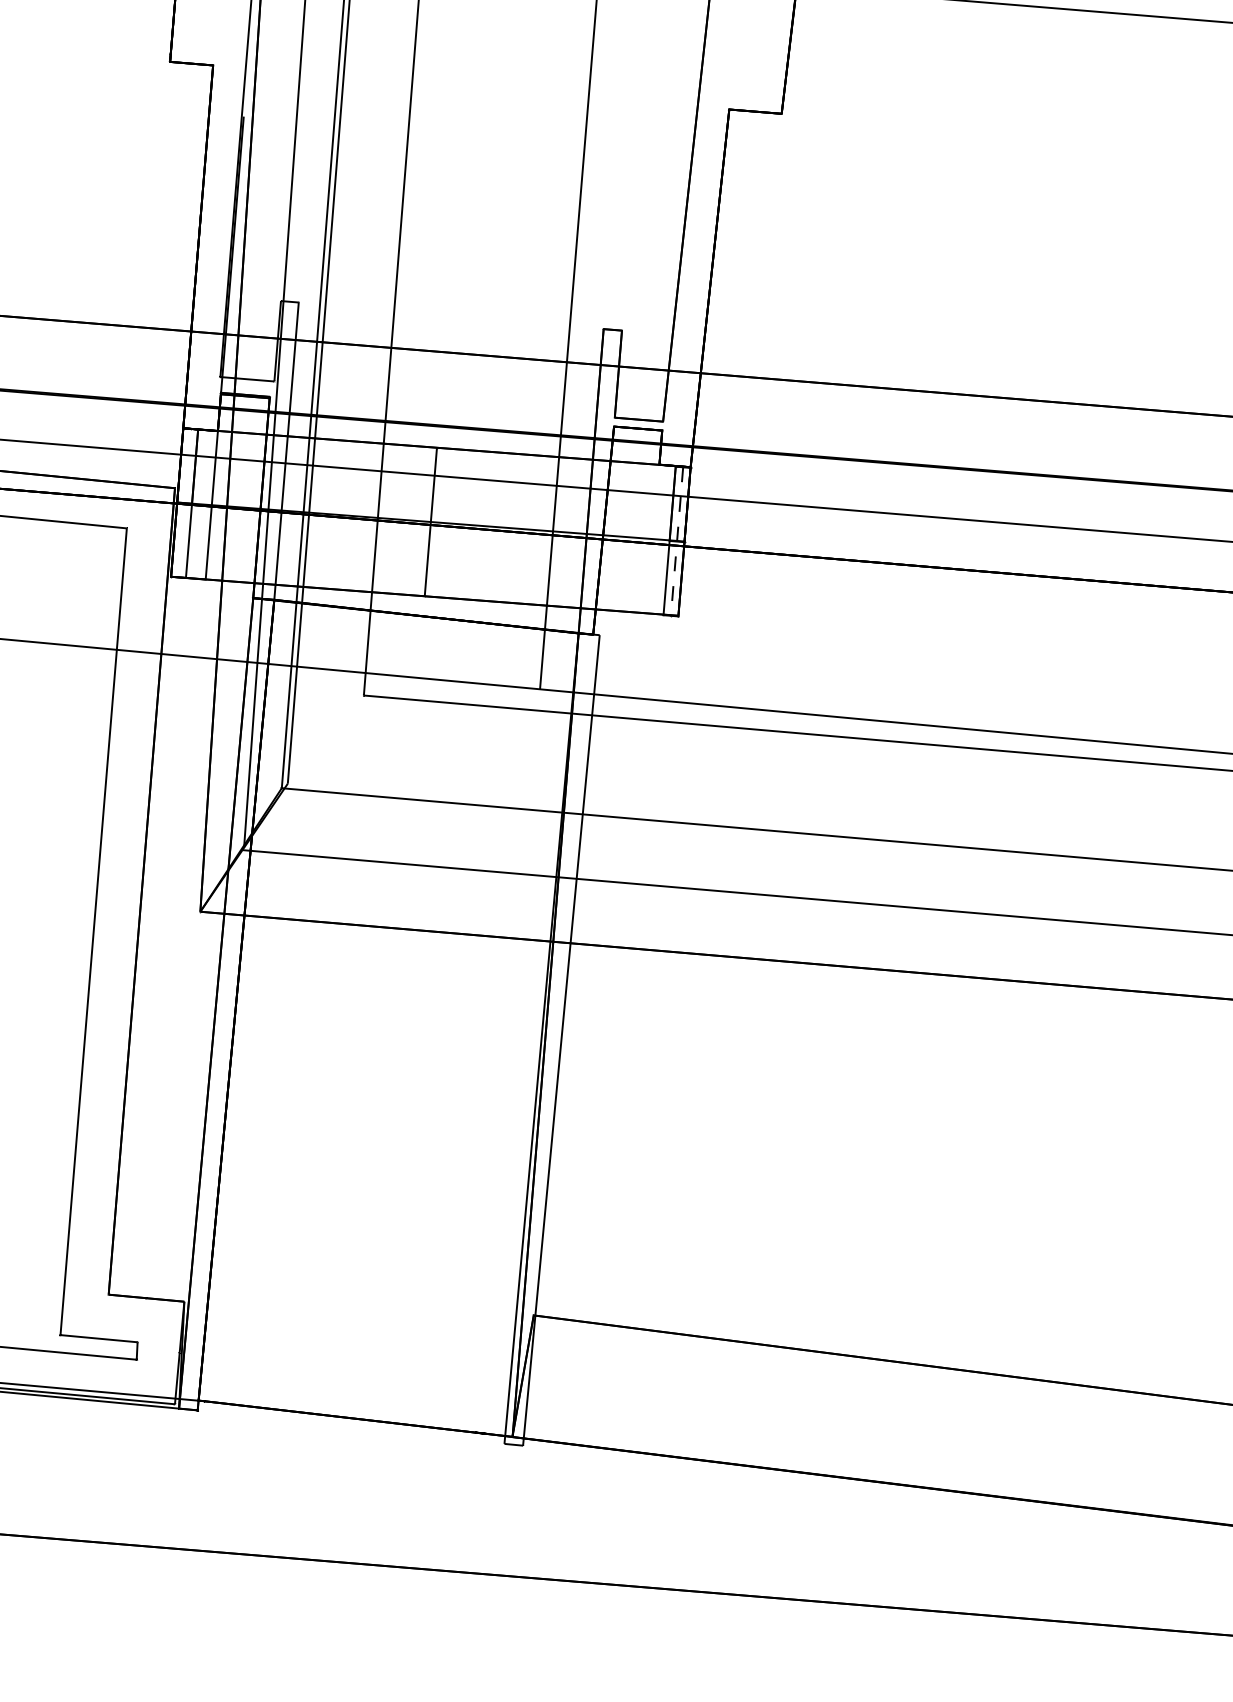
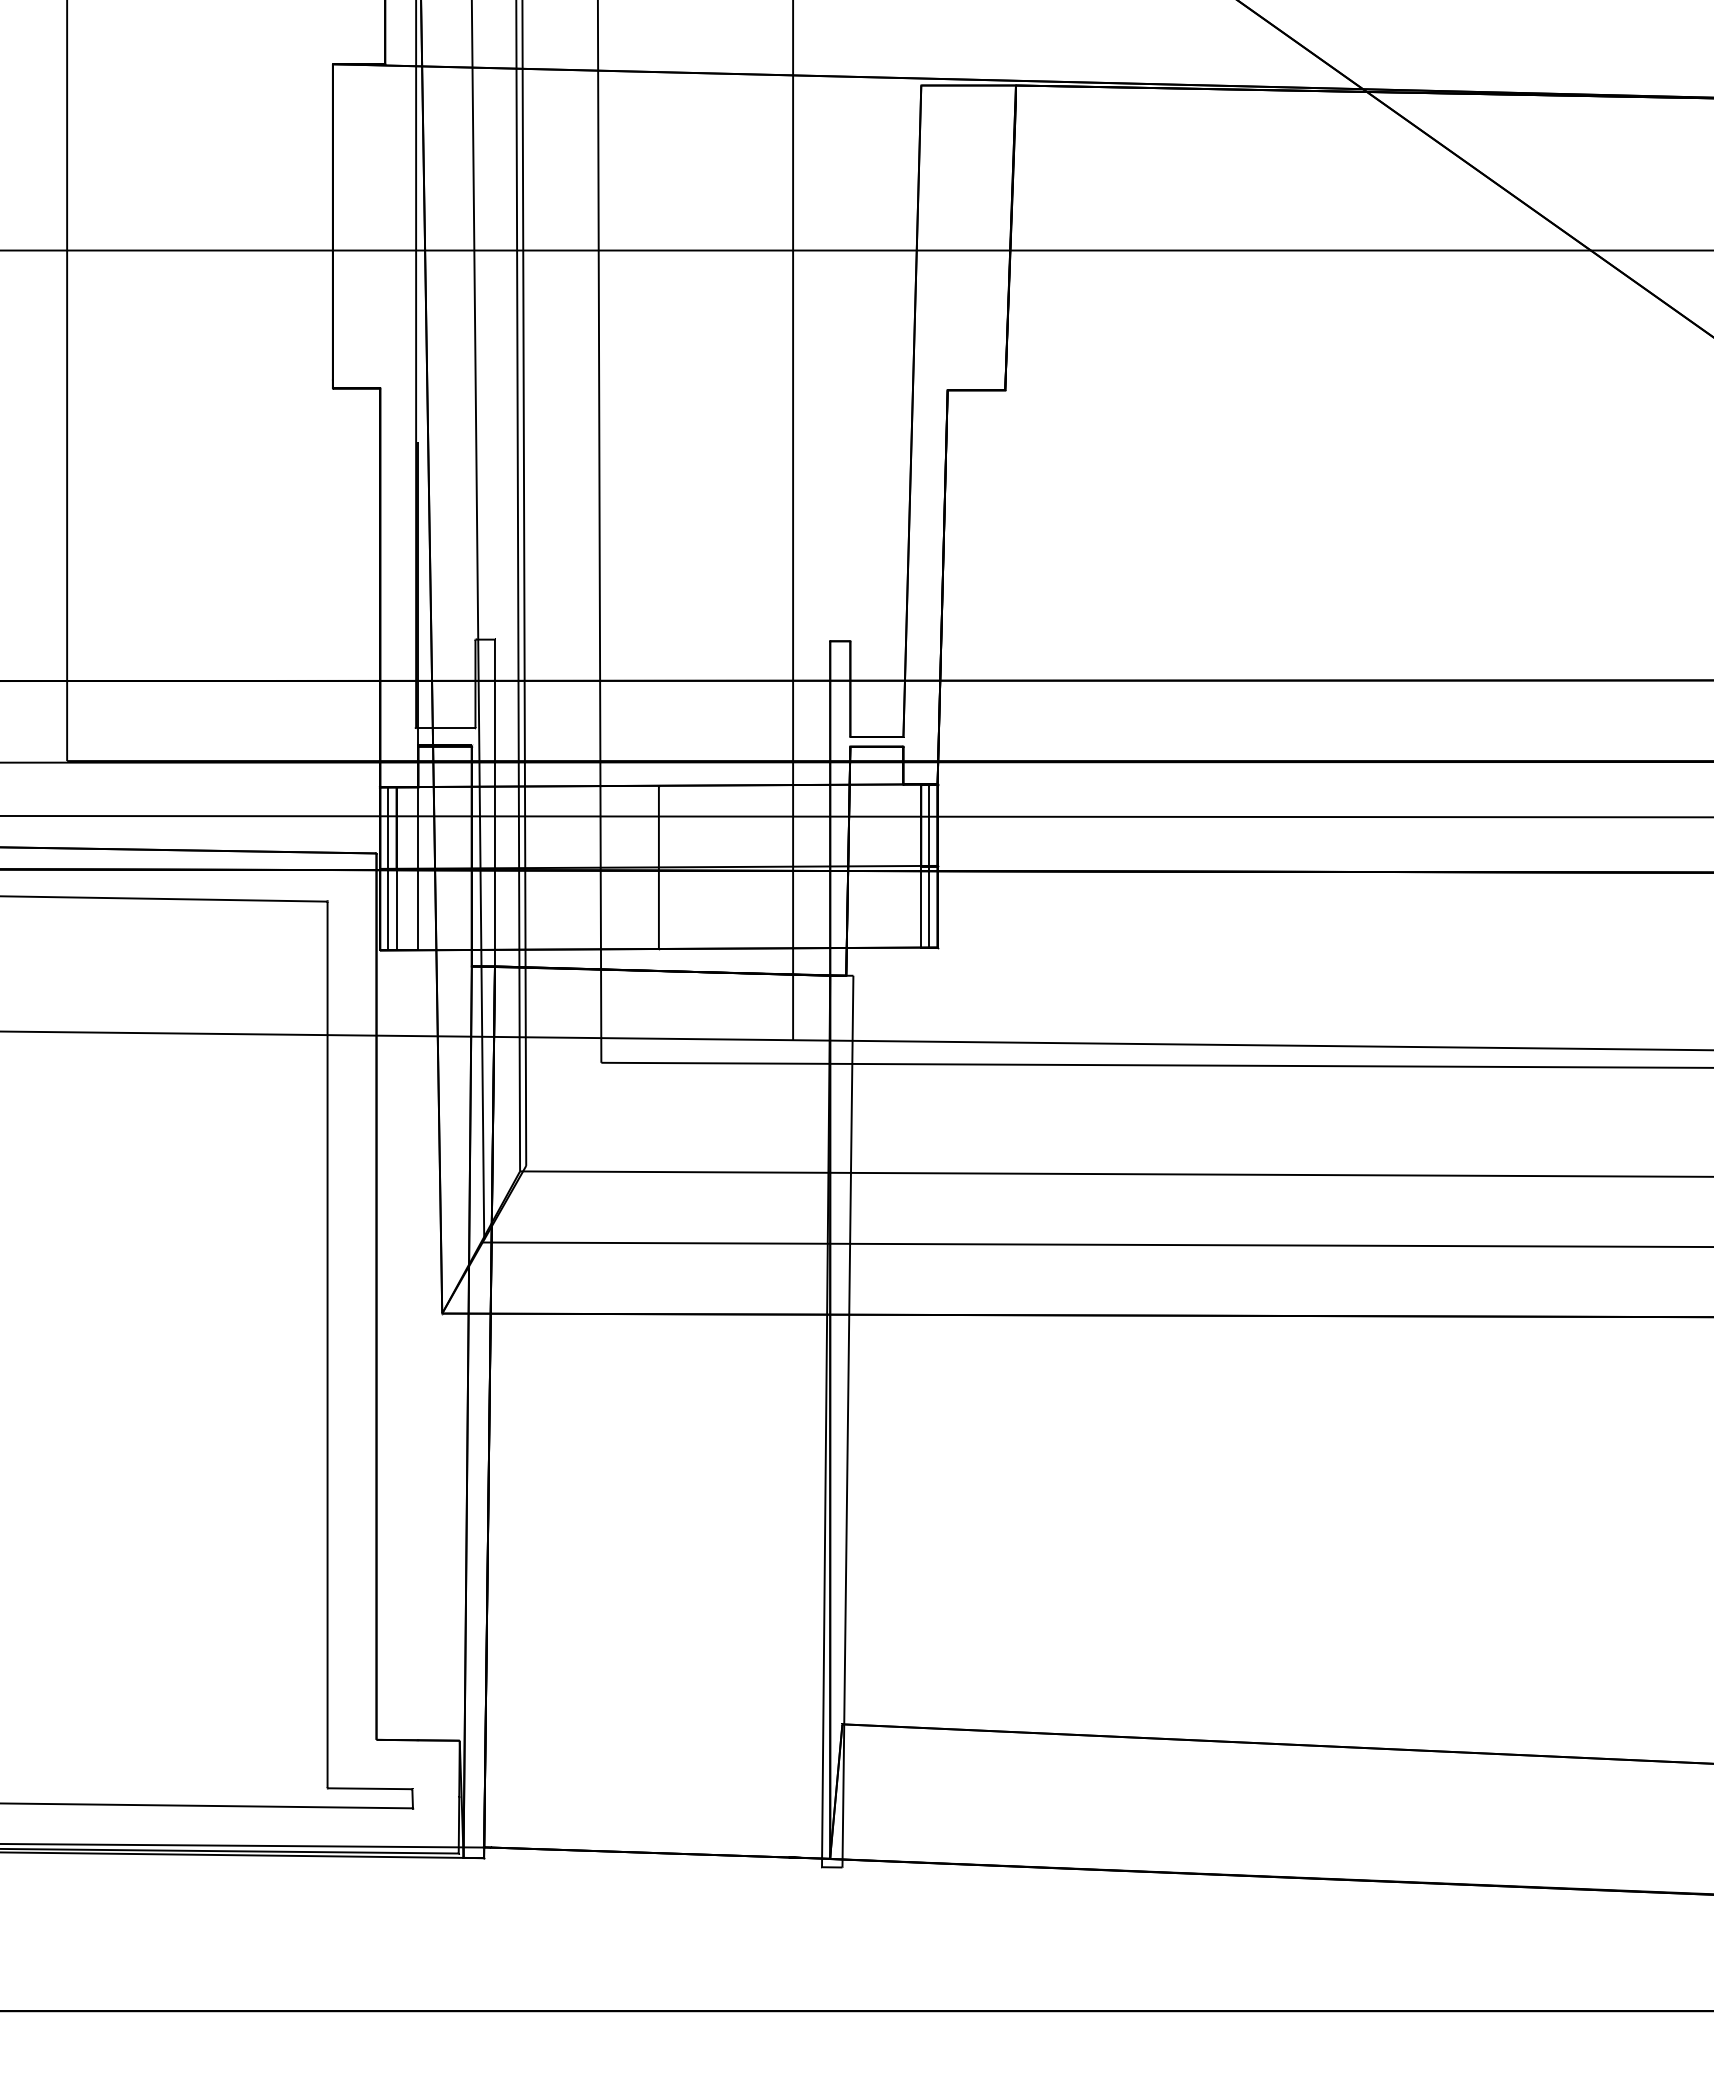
line: (184, 502) -> (388, 868), added
line: (677, 541) -> (929, 866), dashed -> solid

